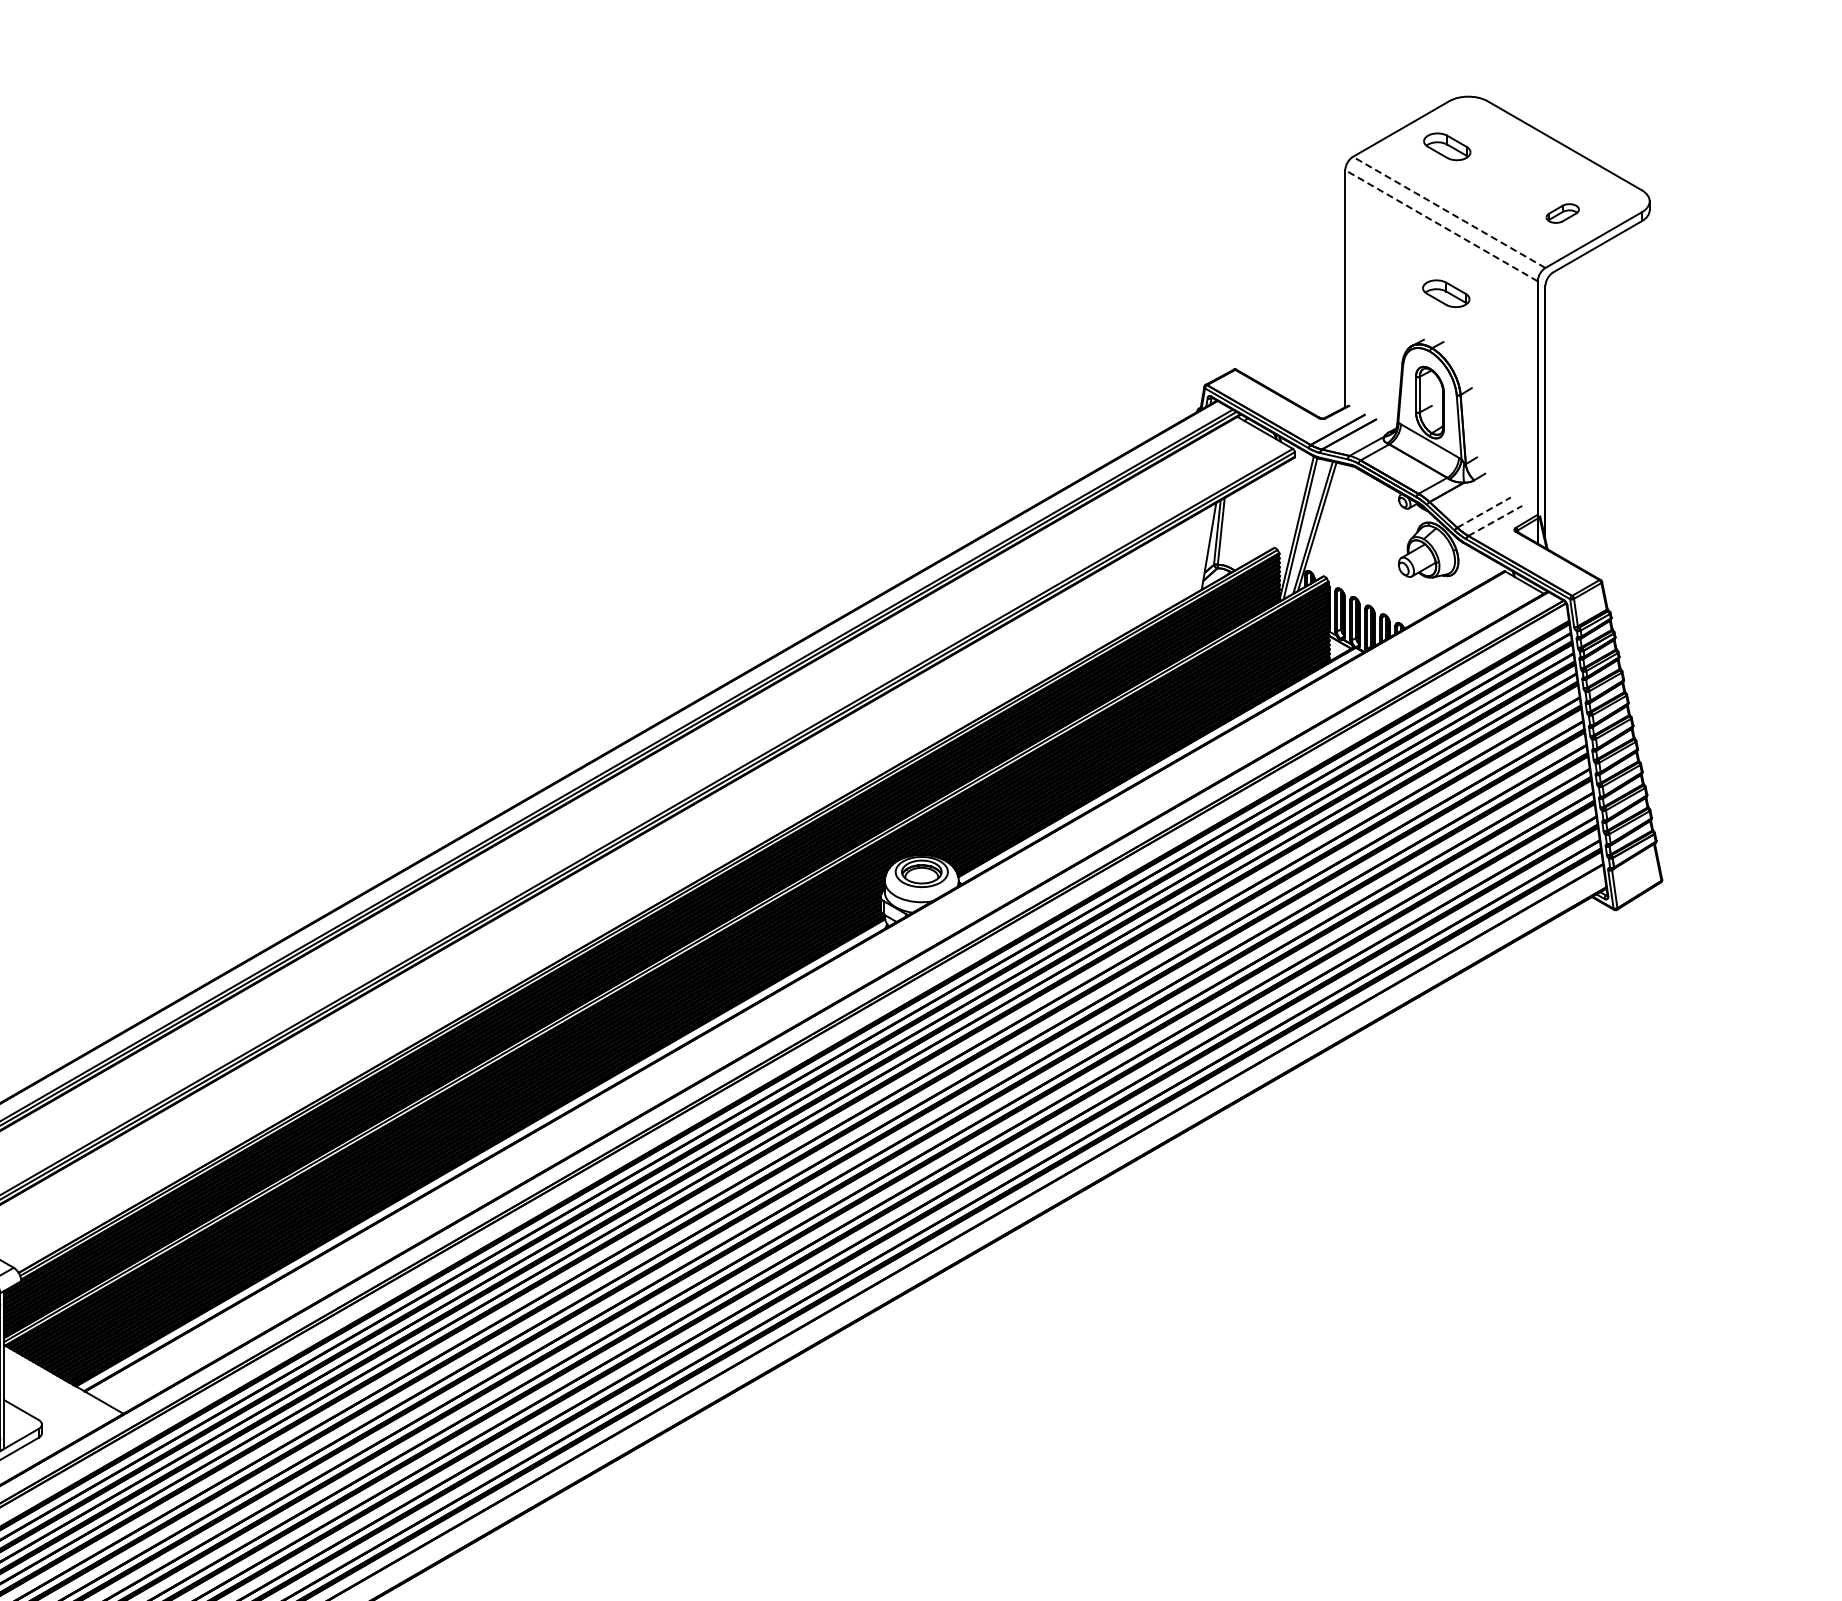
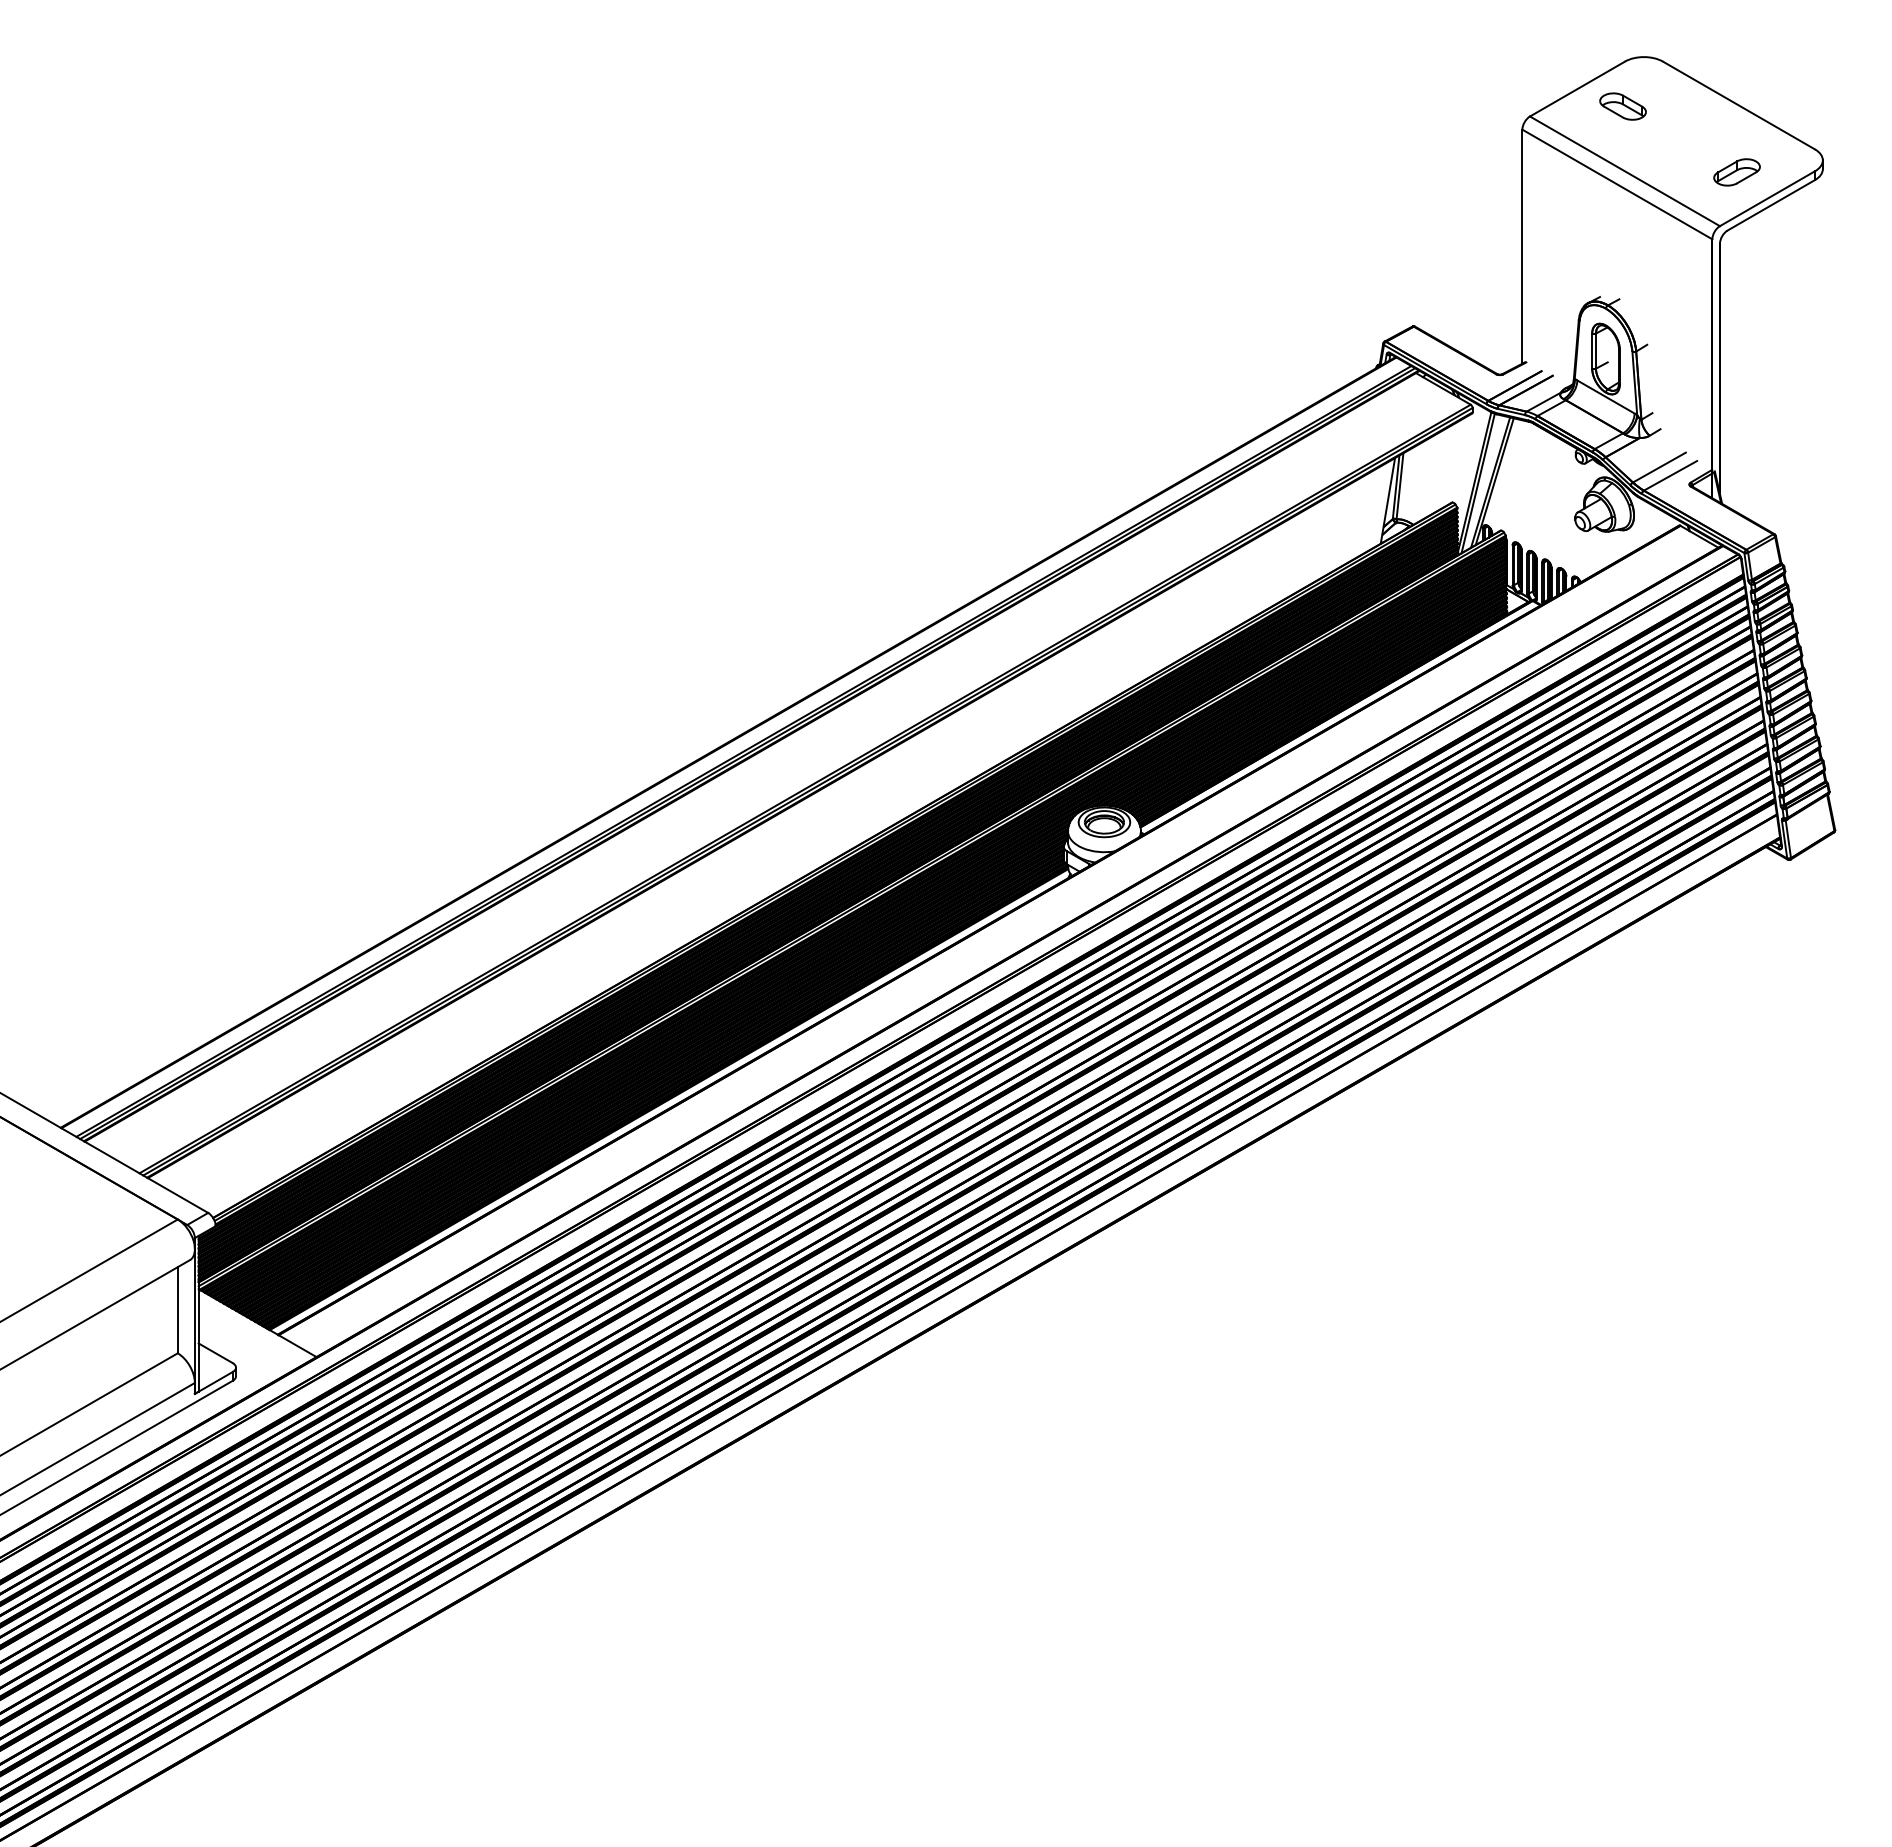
line: (1448, 212) -> (1624, 171), dashed -> solid
part: (1562, 213) -> (1736, 172), size x1.43
line: (1441, 225) -> (1617, 184), dashed -> solid
part: (1445, 293) -> (1621, 251), removed
line: (1484, 512) -> (1659, 467), dashed -> solid
line: (1495, 520) -> (1670, 475), dashed -> solid

